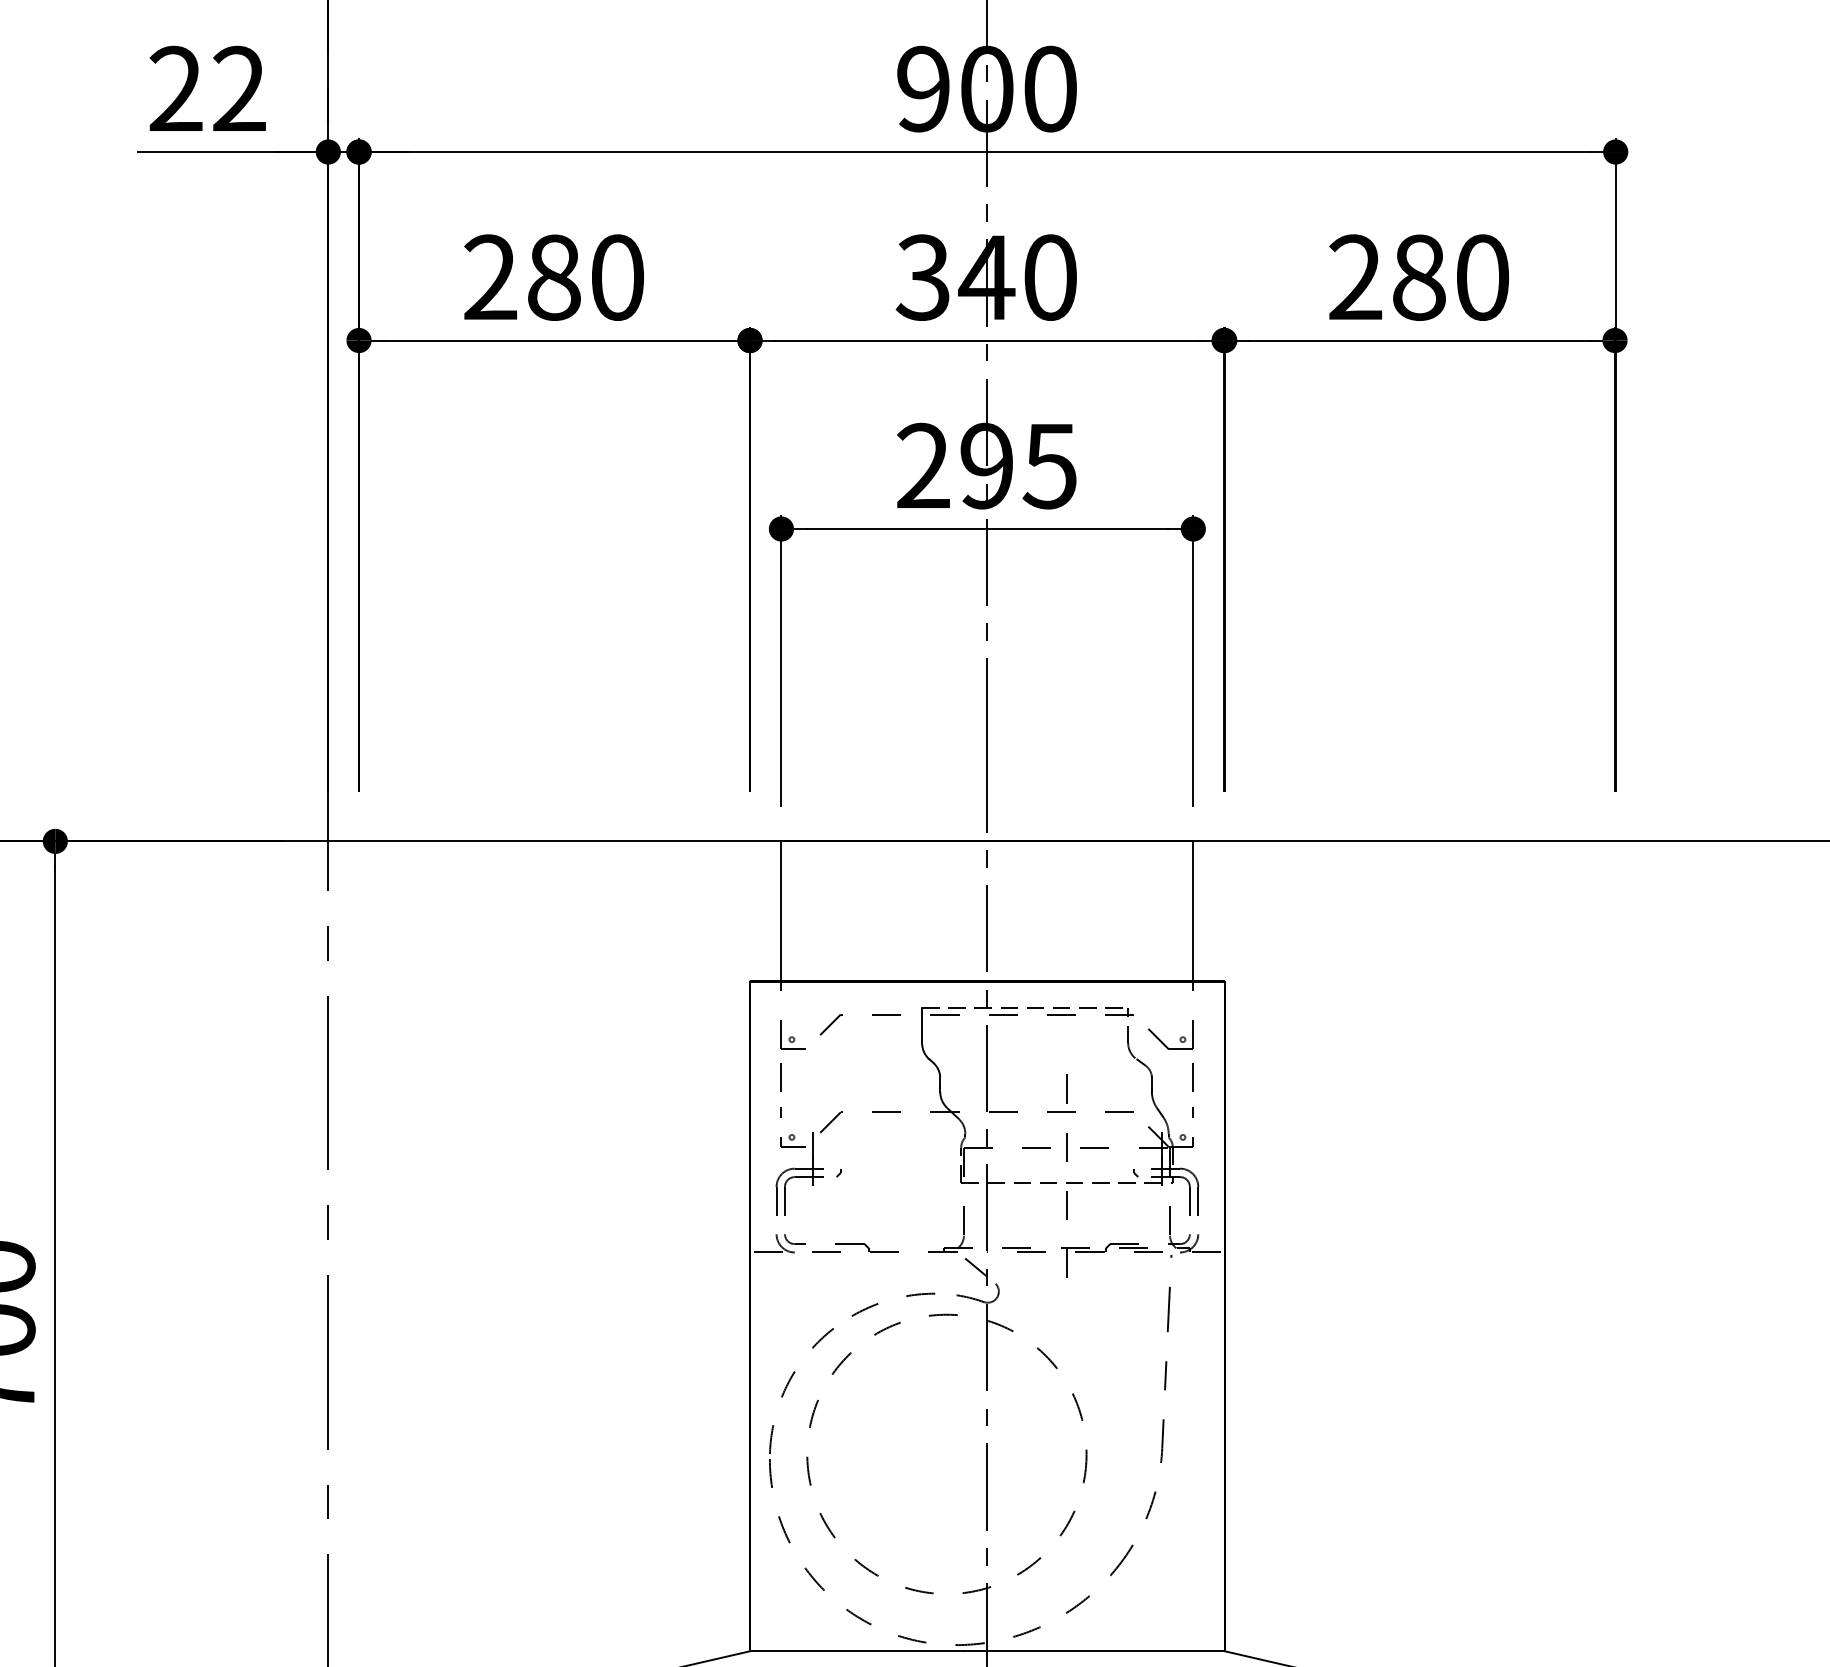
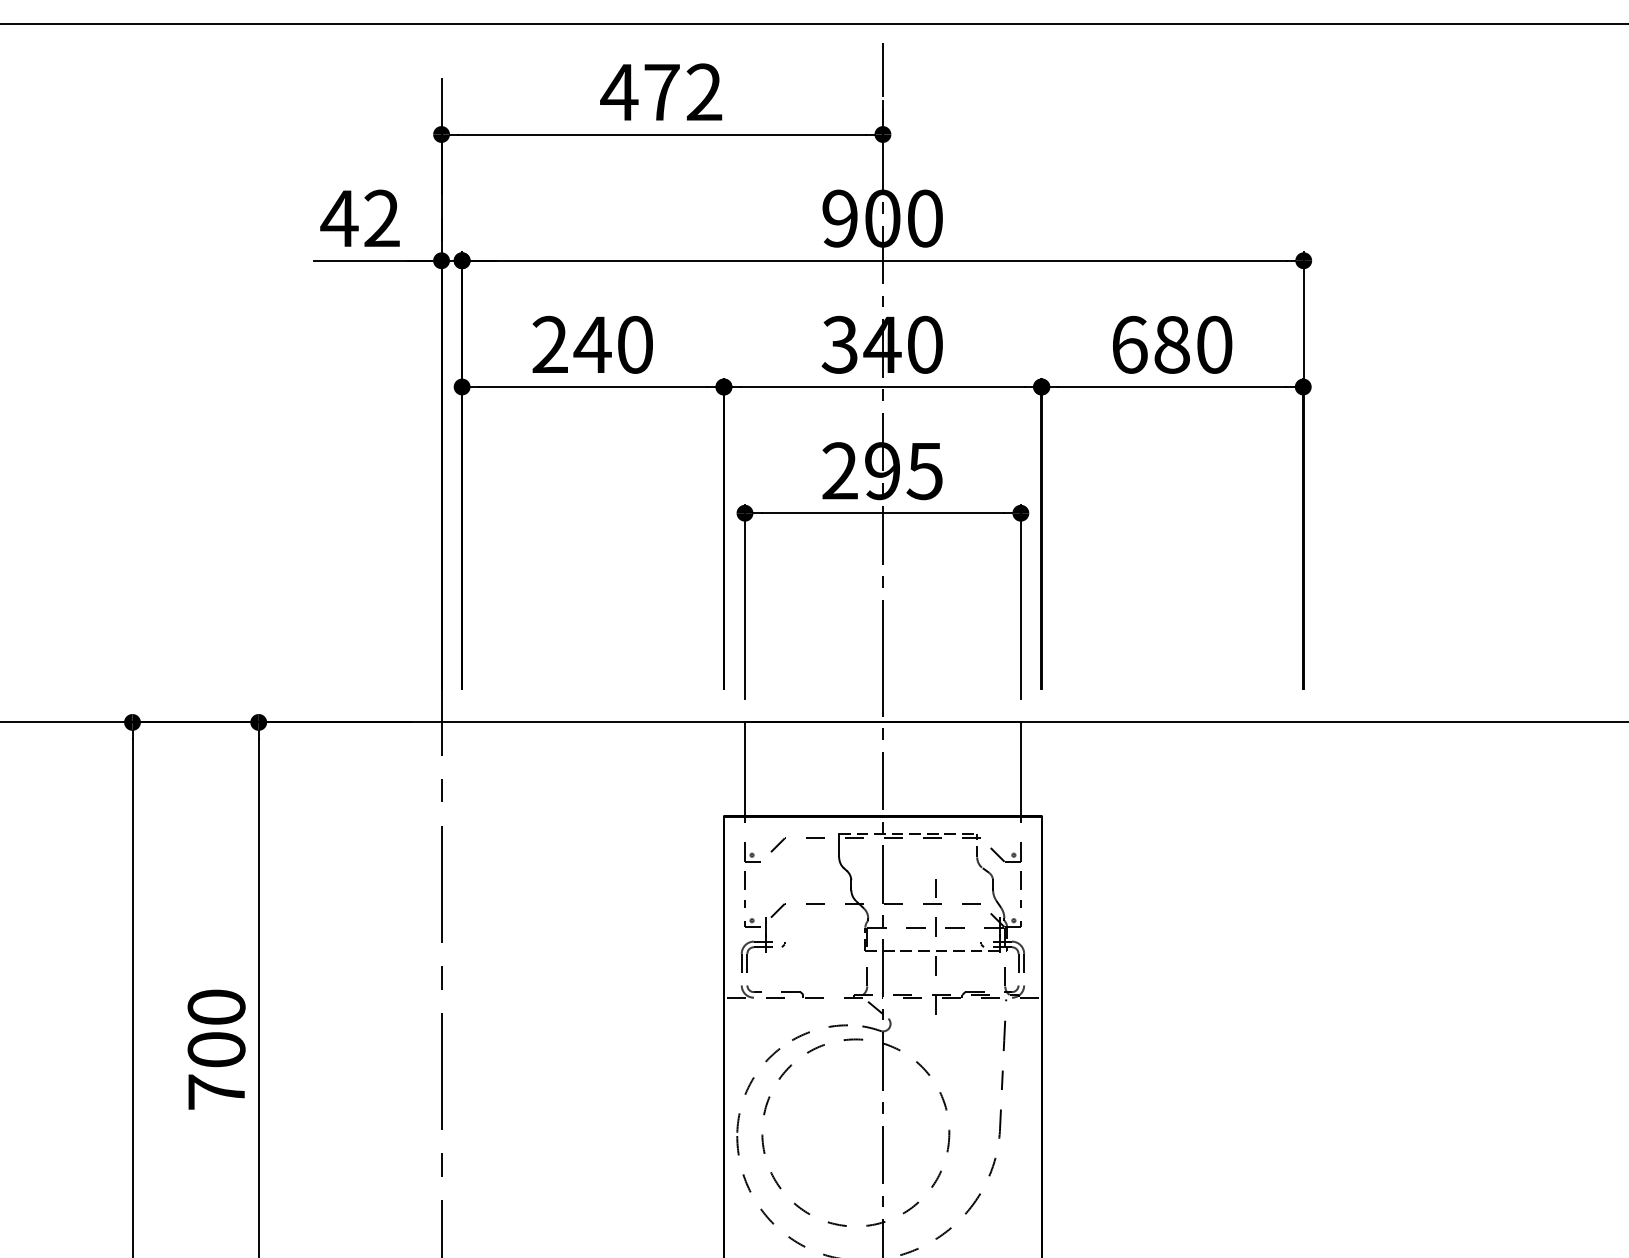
text: (175, 87) -> (339, 217), 22 -> 42
text: (553, 277) -> (592, 344), 280 -> 240
text: (1355, 277) -> (1129, 344), 280 -> 680

